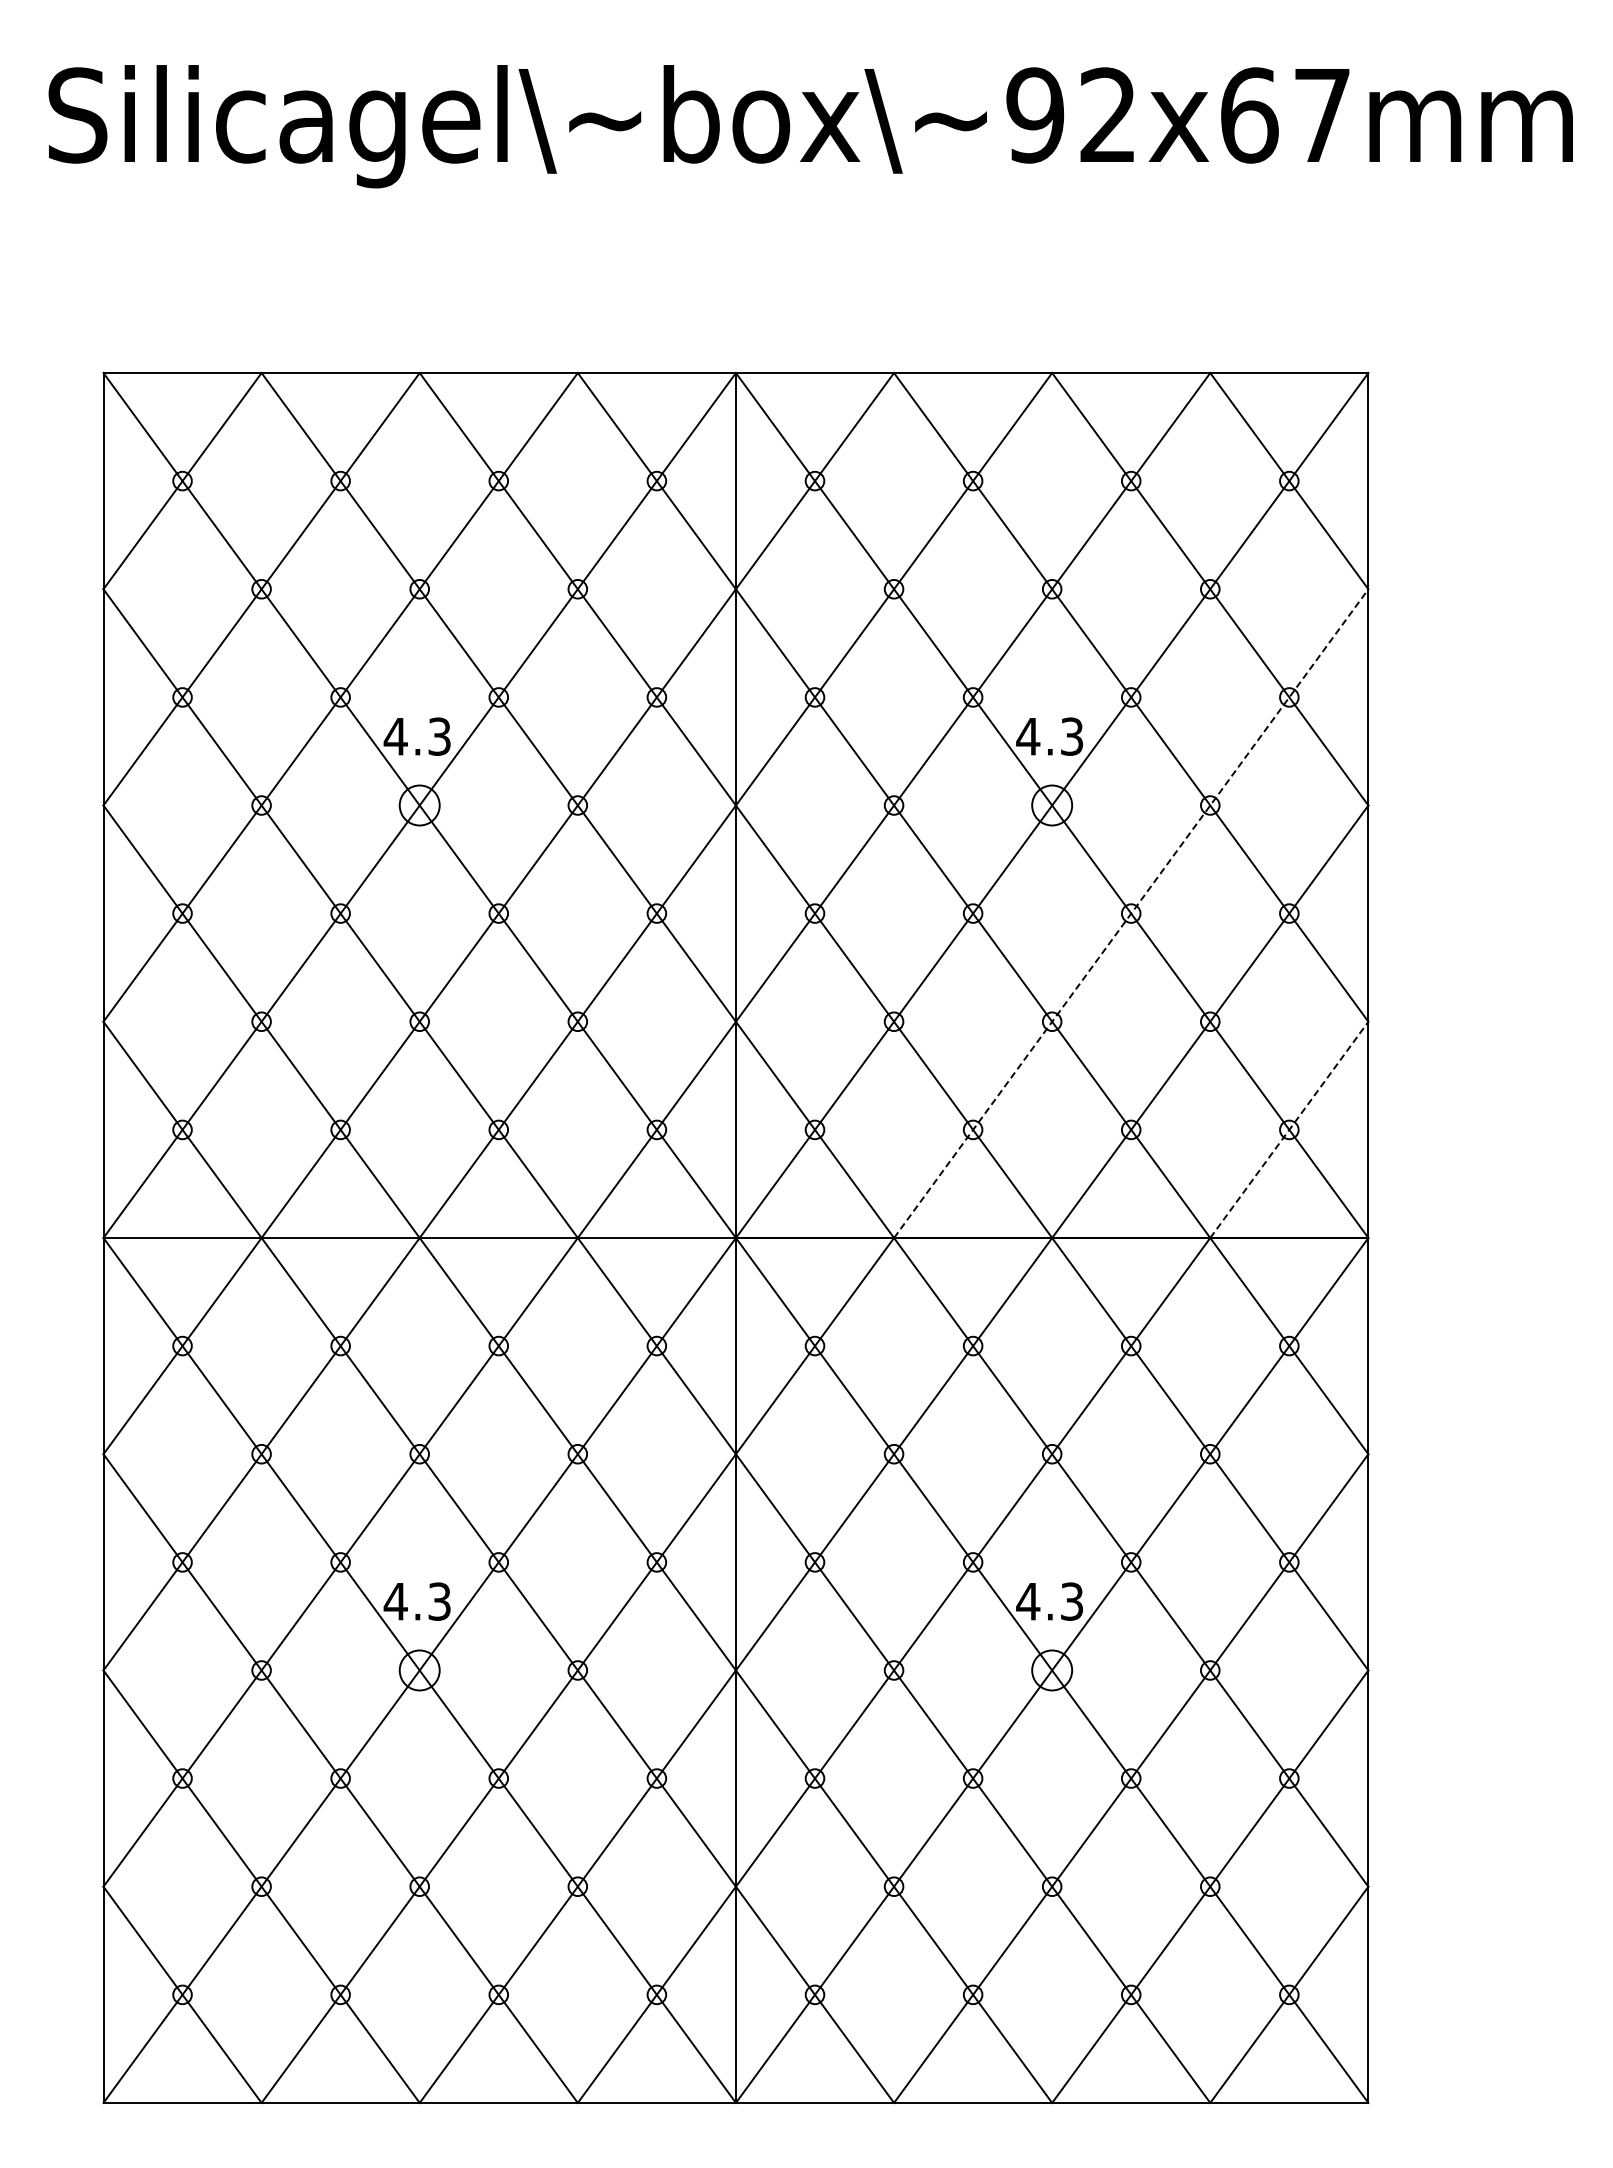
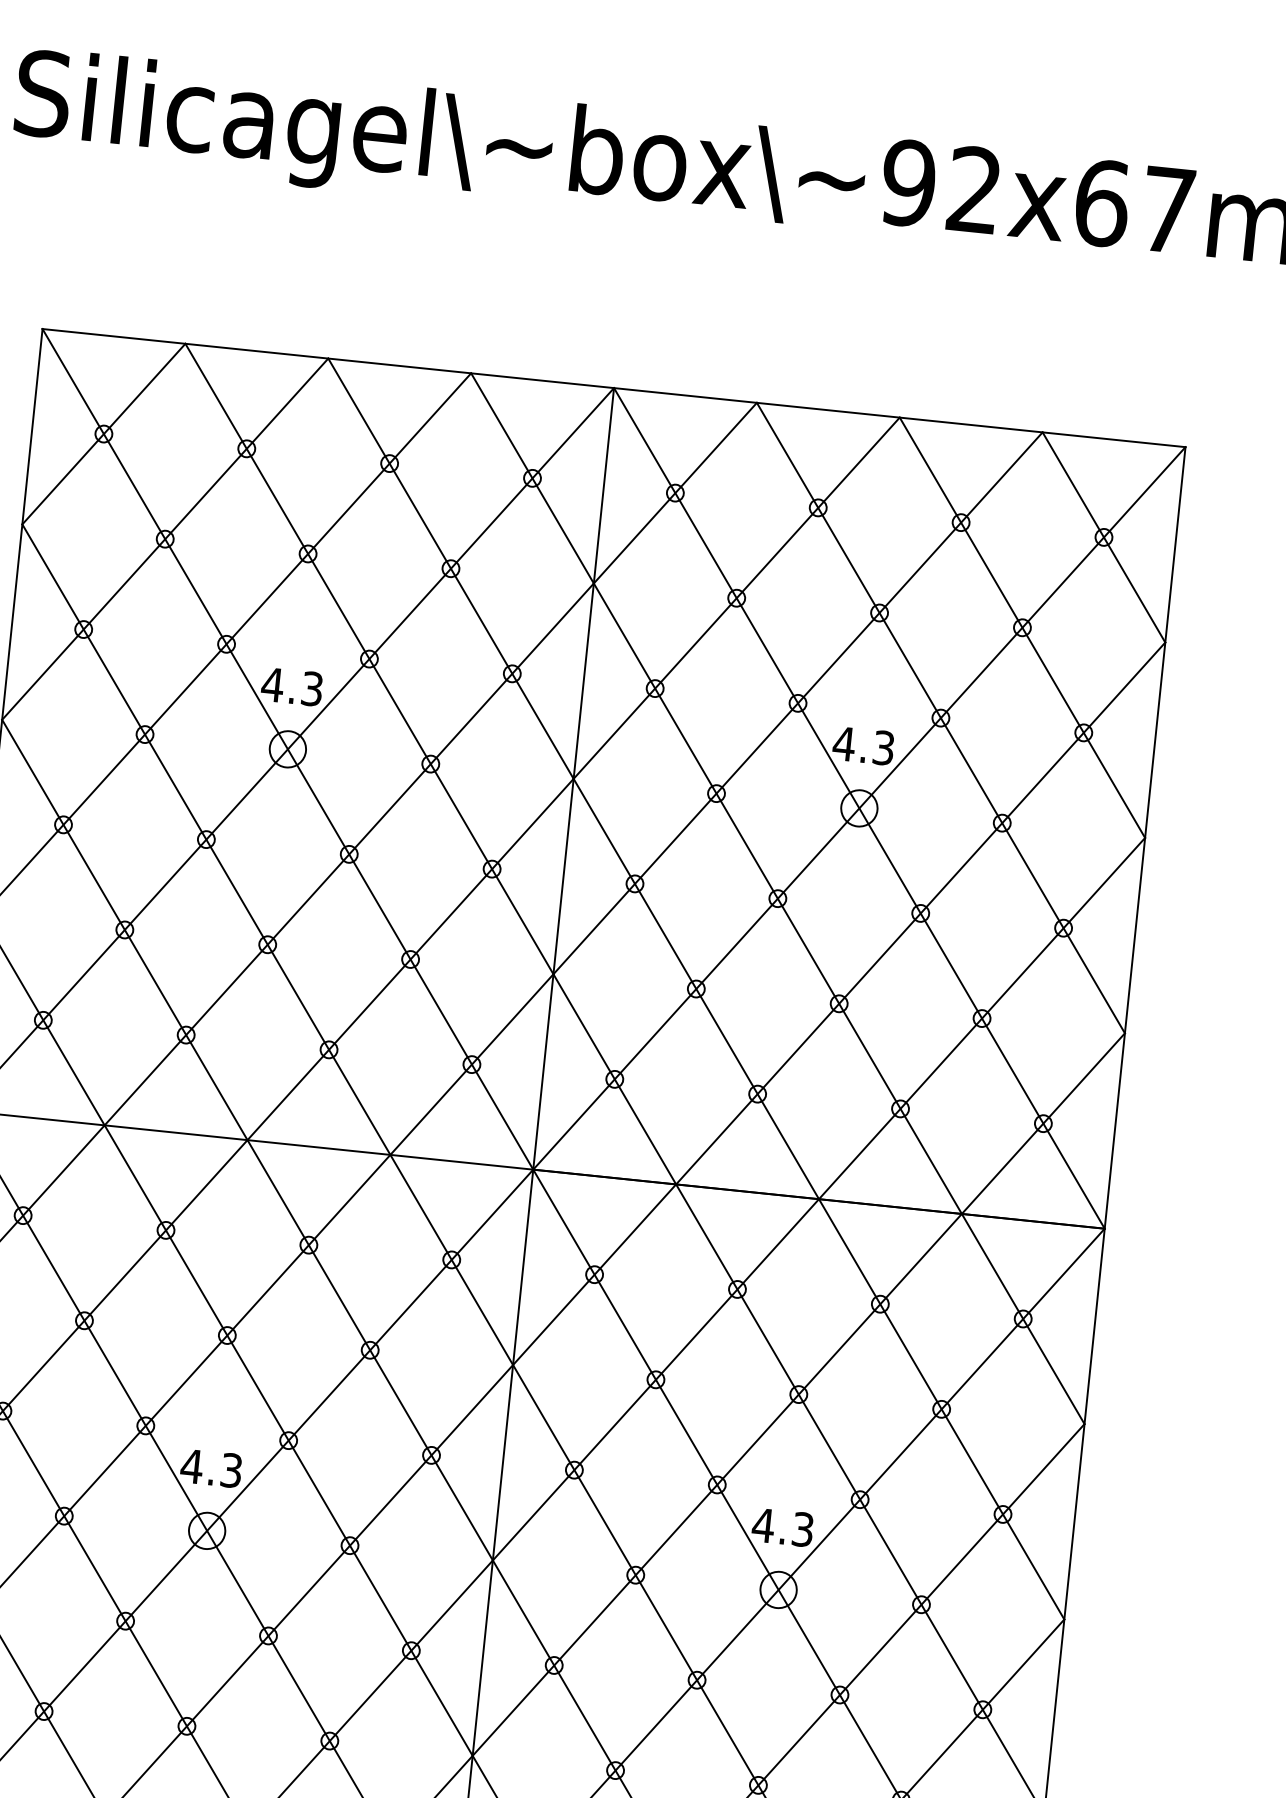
line: (1131, 913) -> (920, 913), dashed -> solid
line: (1289, 1129) -> (1043, 1123), dashed -> solid

